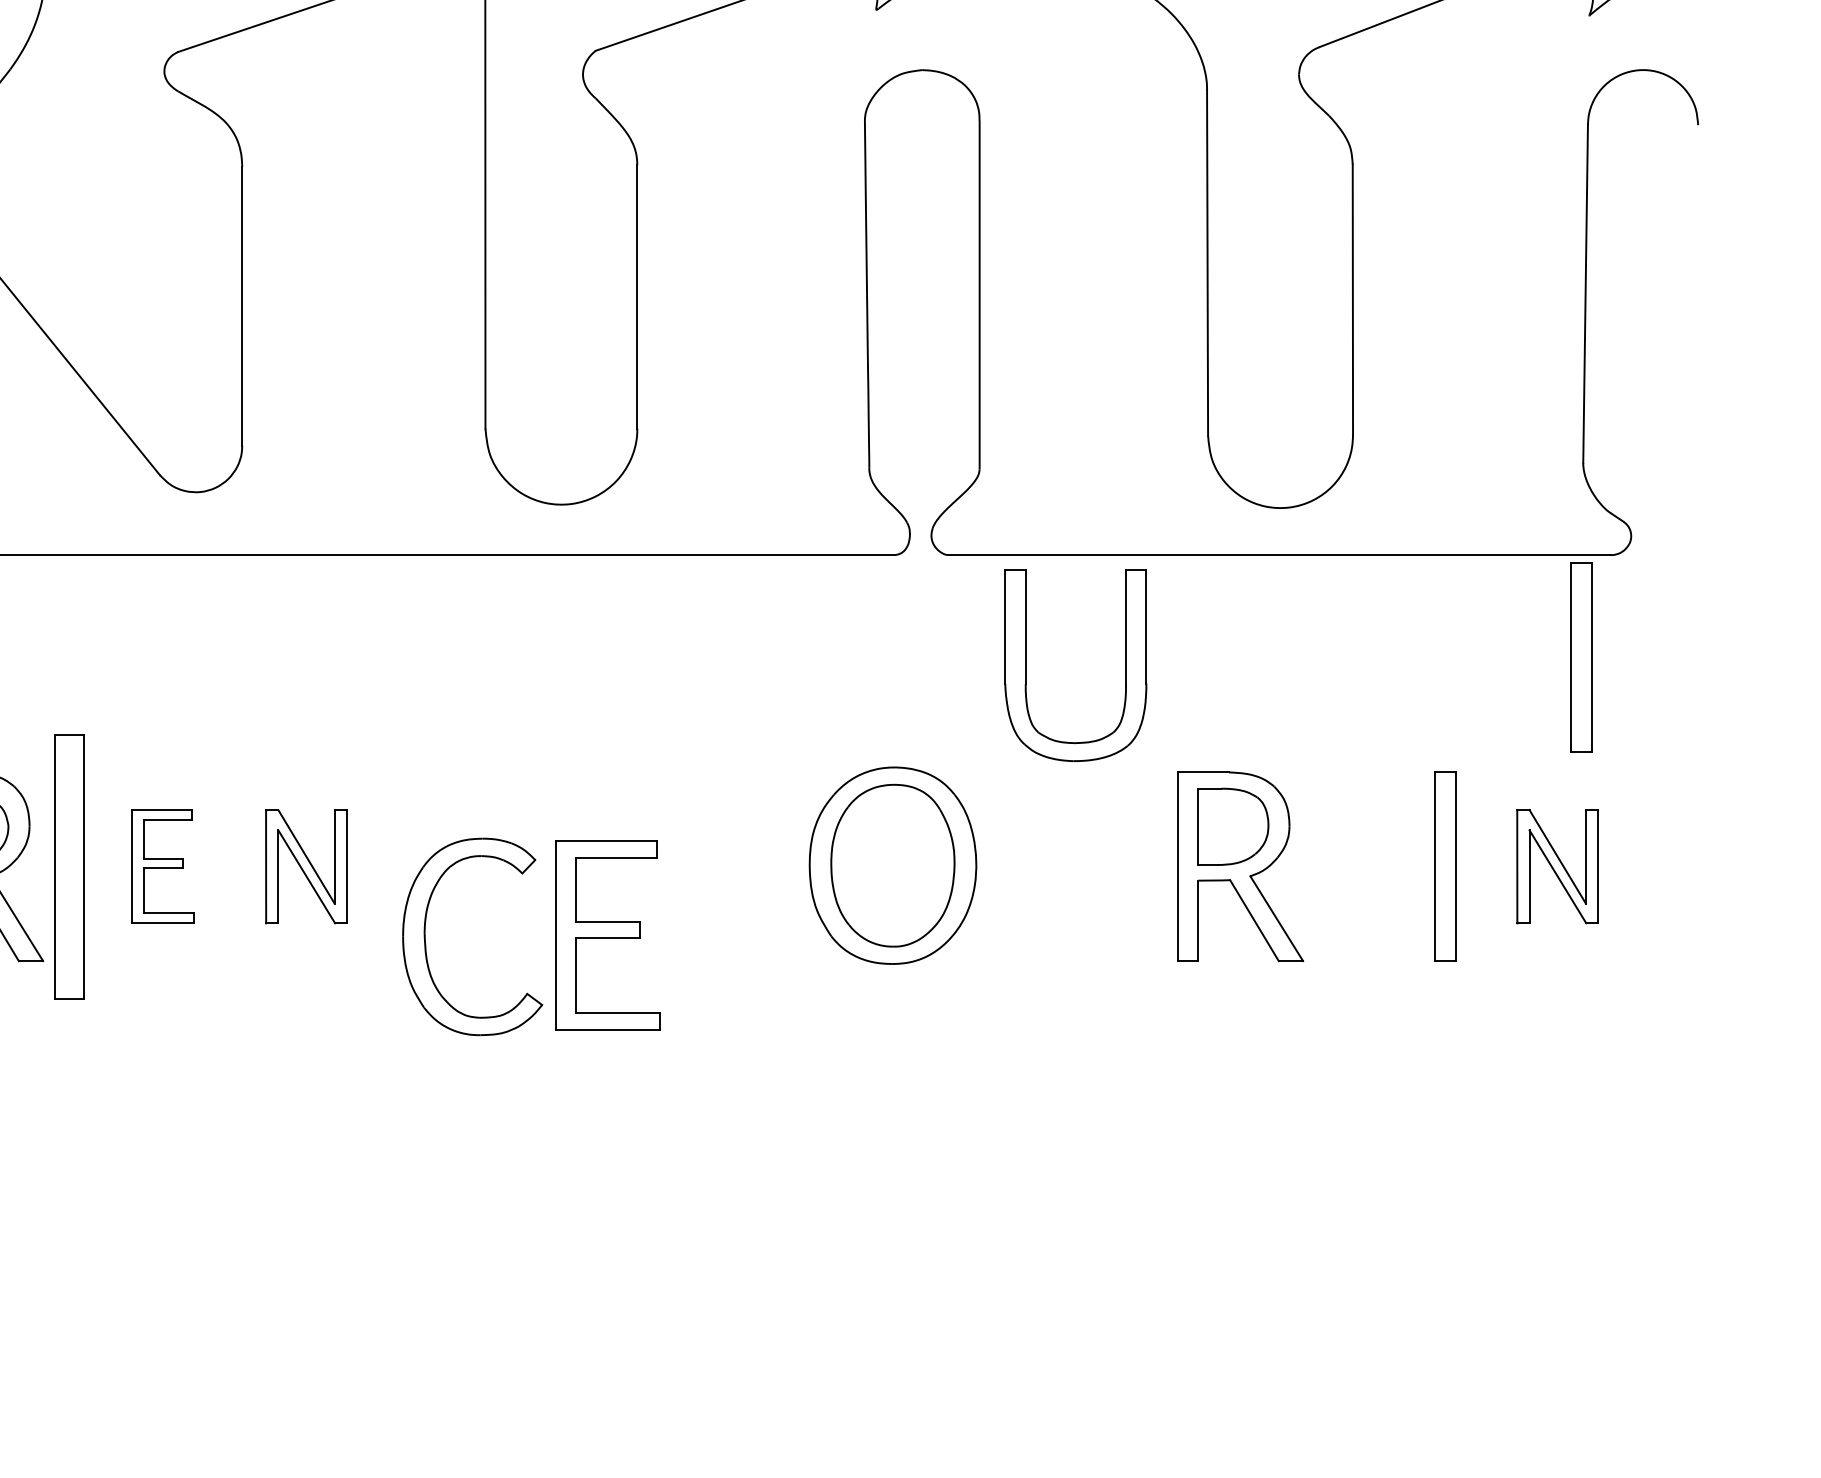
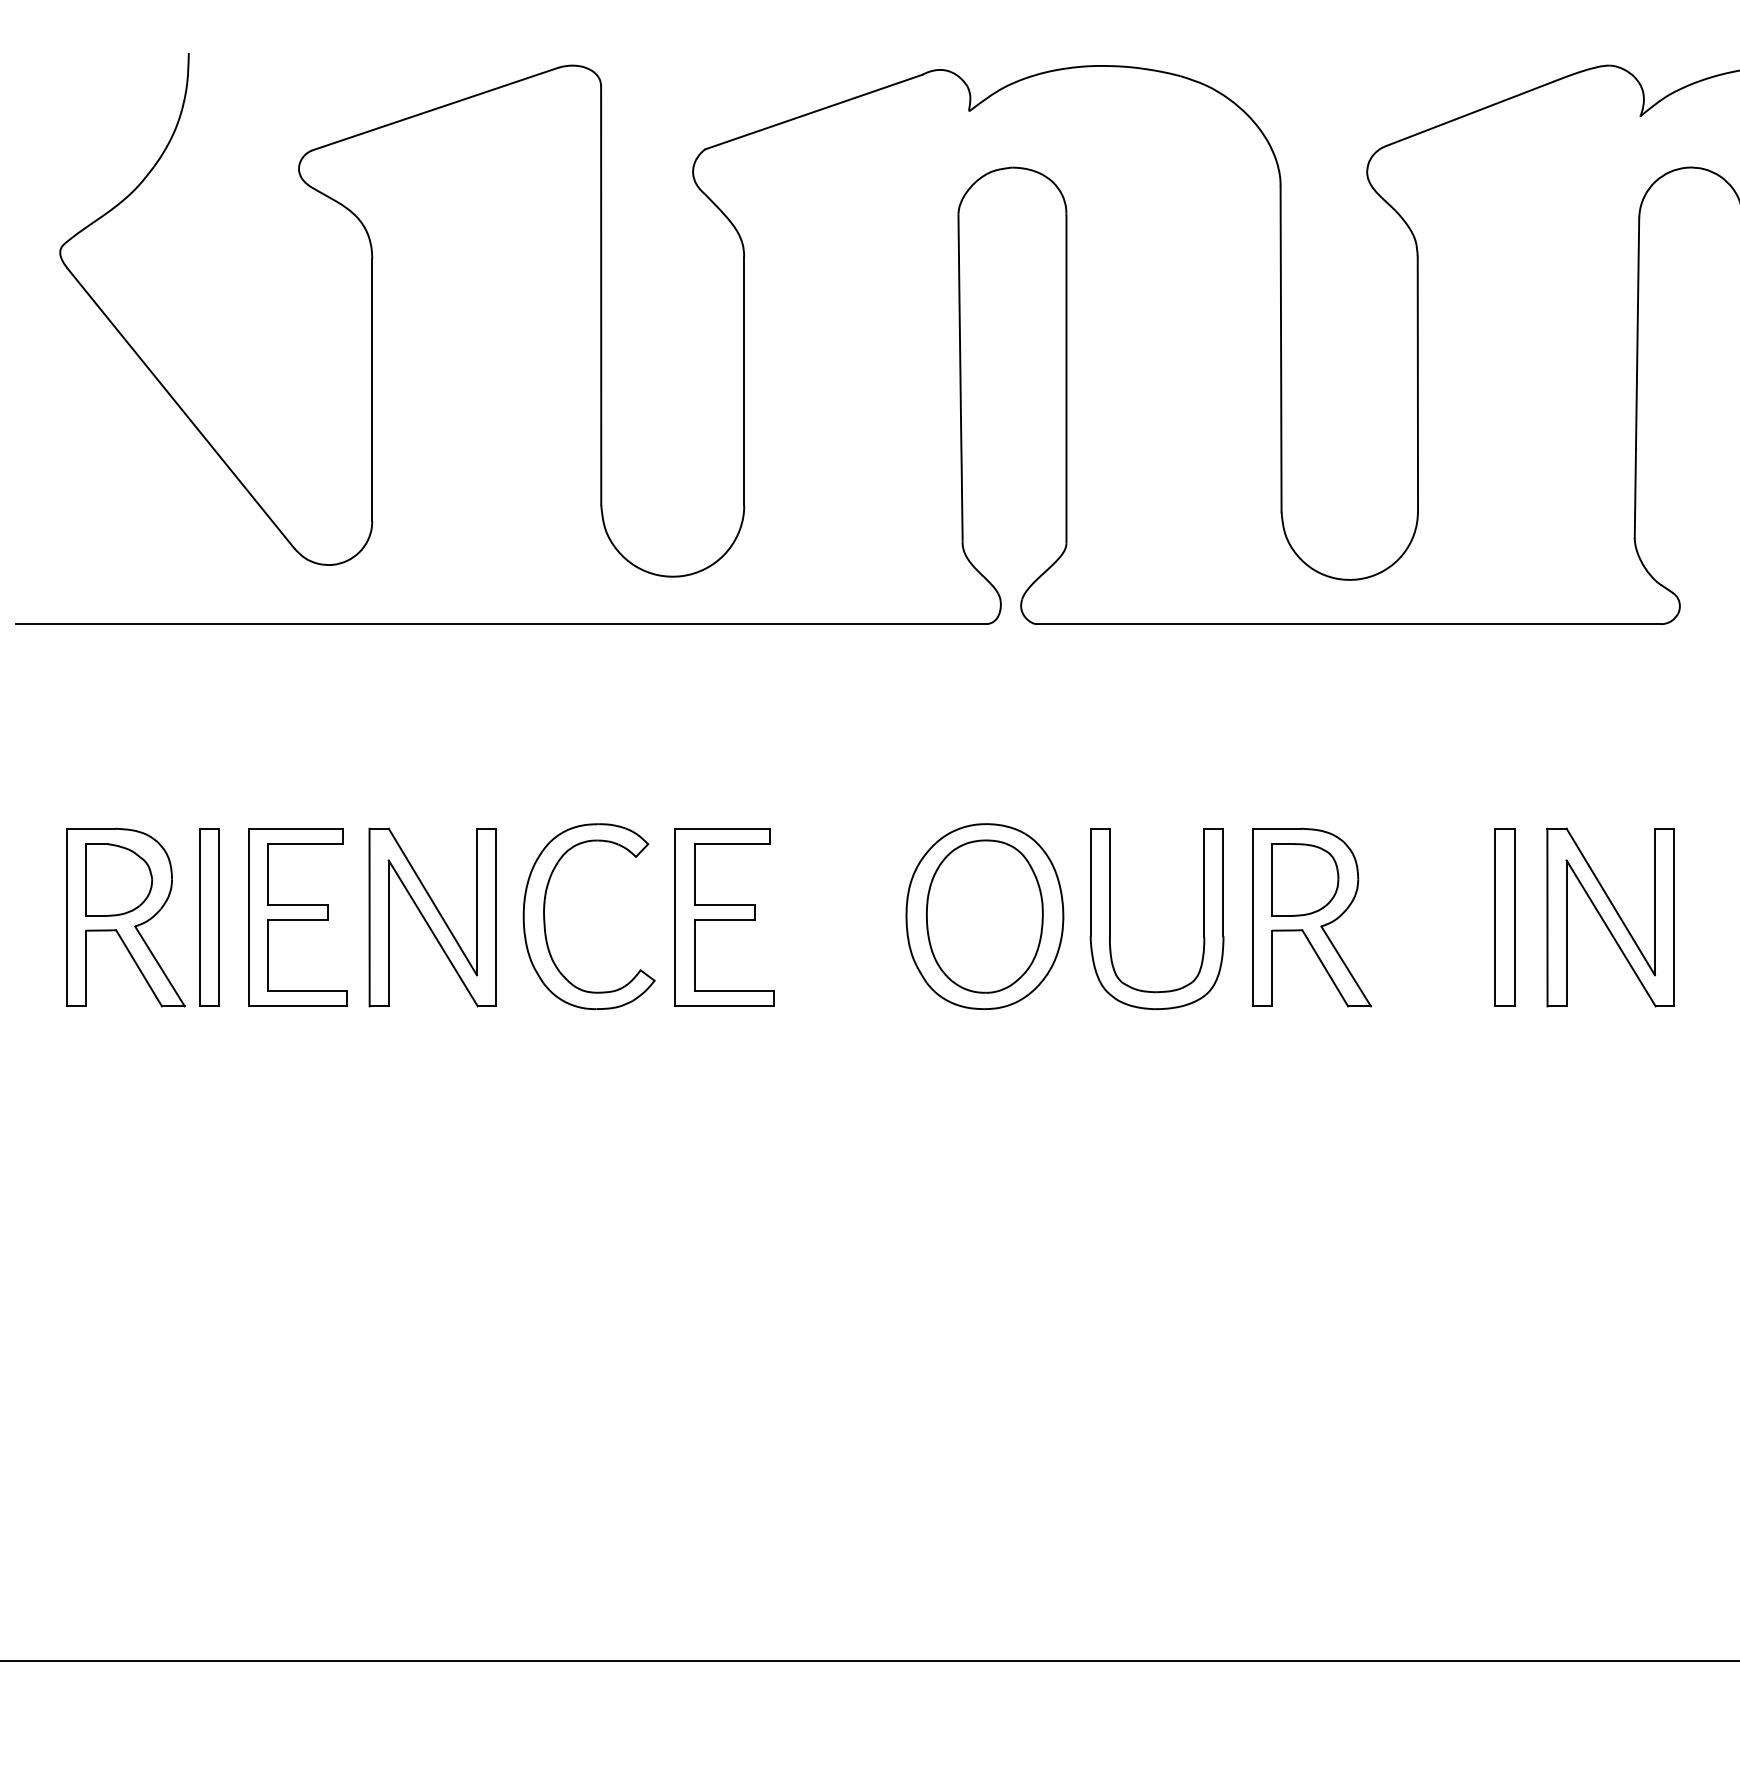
part: (1580, 657) -> (1632, 720), removed
part: (1026, 664) -> (1110, 918), moved
part: (69, 866) -> (209, 917), size x0.71
part: (162, 866) -> (297, 917), size x1.67
part: (306, 866) -> (432, 917), size x1.67
part: (1557, 866) -> (1610, 917), size x1.67
part: (607, 935) -> (724, 917), moved
part: (426, 938) -> (545, 918), moved

